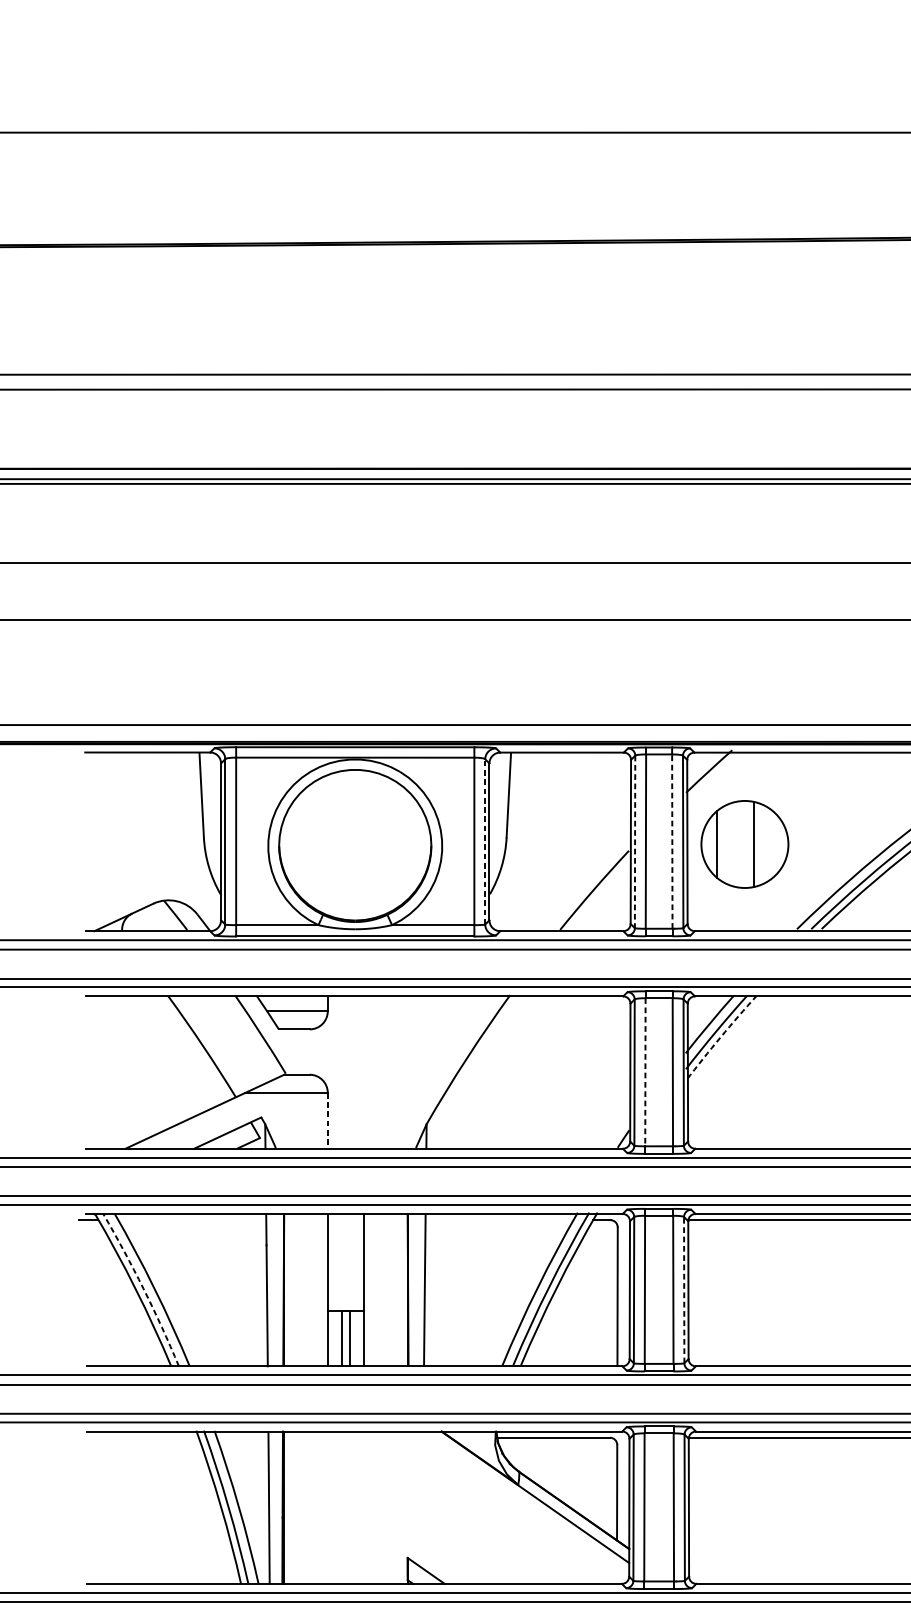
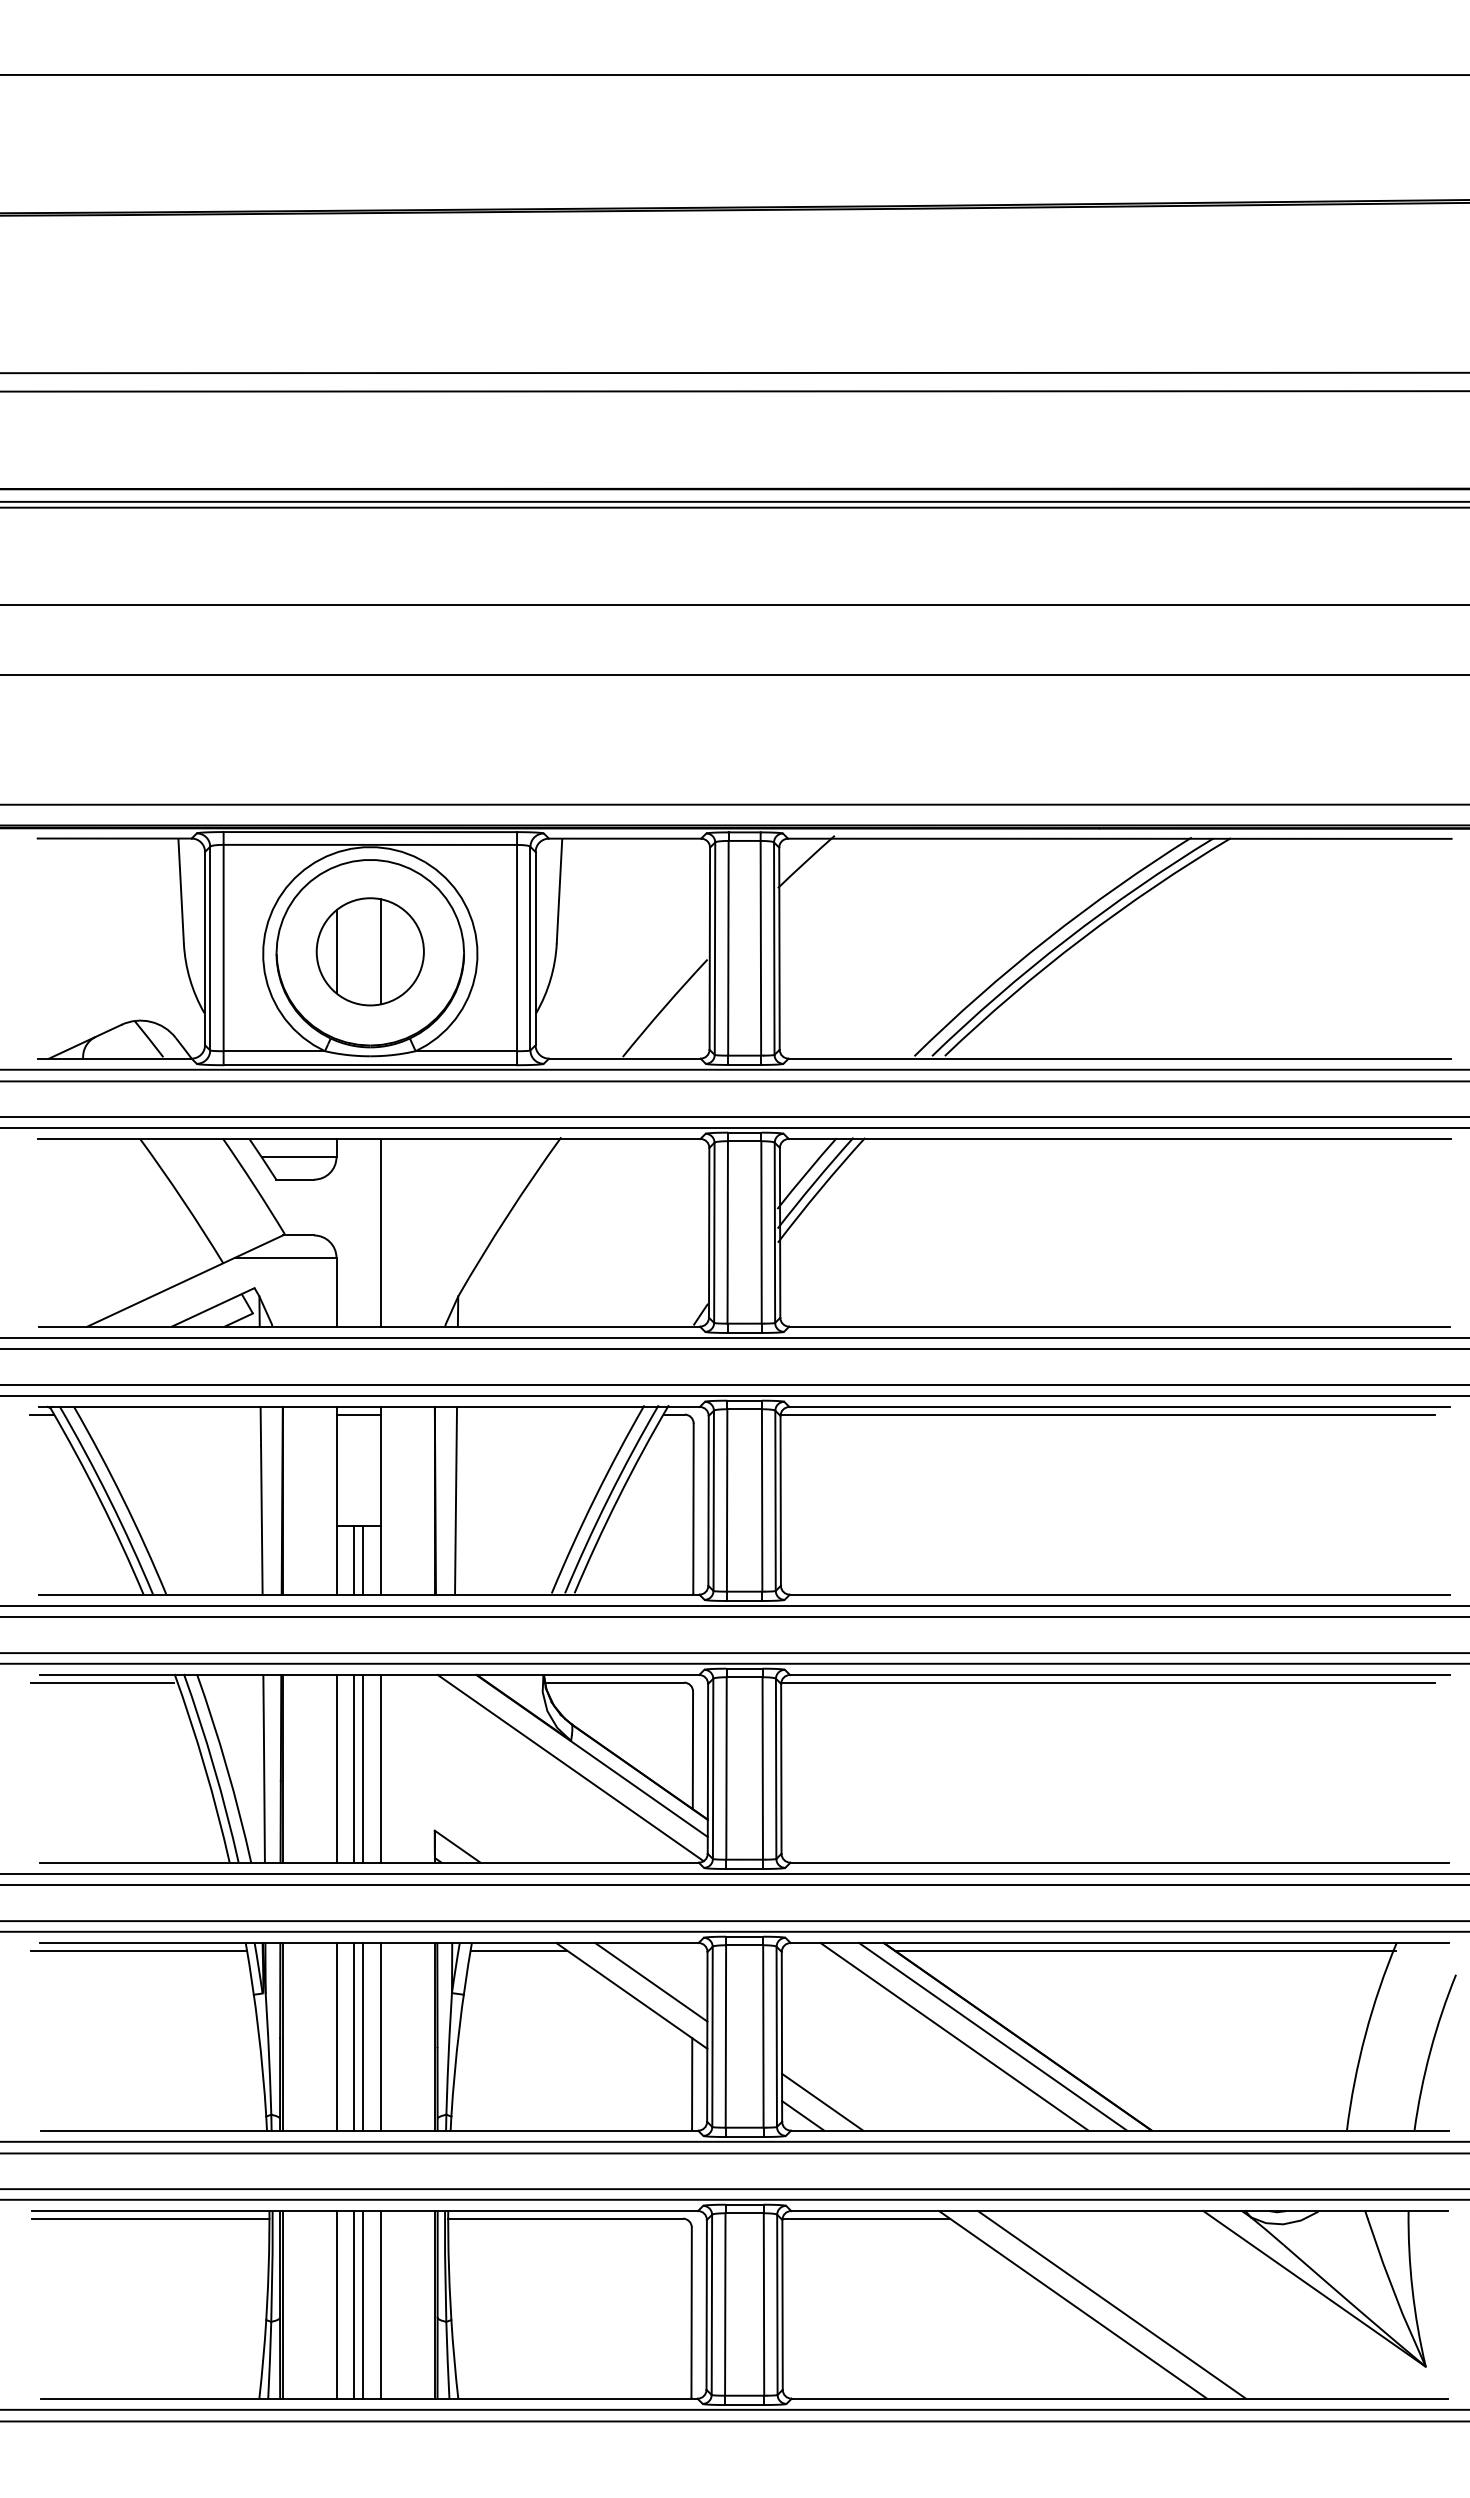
line: (672, 840) -> (760, 947), dashed -> solid
line: (485, 841) -> (530, 948), dashed -> solid
line: (635, 842) -> (715, 949), dashed -> solid
part: (744, 844) -> (369, 951), moved
arc: (720, 1037) -> (820, 1189), dashed -> solid
line: (364, 1072) -> (381, 1232), added
line: (645, 1072) -> (727, 1232), dashed -> solid
line: (327, 1121) -> (336, 1292), dashed -> solid
line: (345, 1220) -> (358, 1414), added
arc: (143, 1289) -> (109, 1499), dashed -> solid
line: (684, 1289) -> (775, 1500), dashed -> solid
line: (137, 1437) -> (102, 1682), added
line: (327, 1507) -> (336, 1768), added
line: (342, 1507) -> (354, 1768), added
line: (349, 1507) -> (363, 1768), added
line: (364, 1507) -> (381, 1768), added
line: (517, 1507) -> (570, 1768), added

